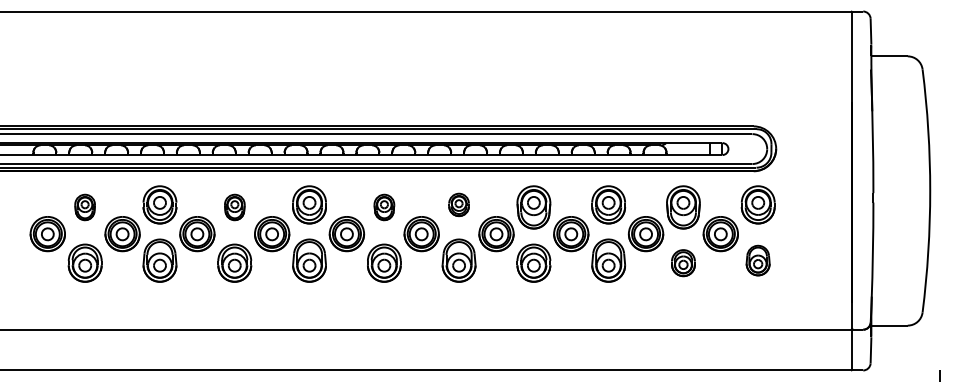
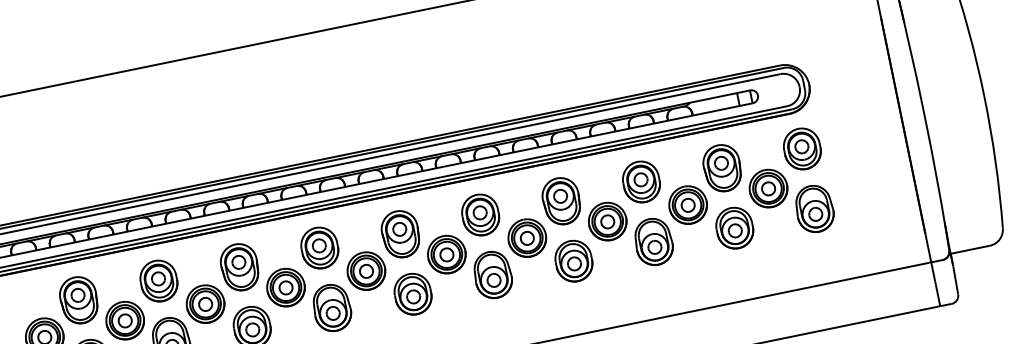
part: (458, 204) -> (479, 214), size x1.67
part: (84, 207) -> (78, 300), size x1.67
part: (234, 207) -> (239, 267), size x1.67
part: (384, 207) -> (400, 234), size x1.67
part: (757, 260) -> (813, 208), size x1.43
part: (683, 262) -> (734, 227), size x1.43

